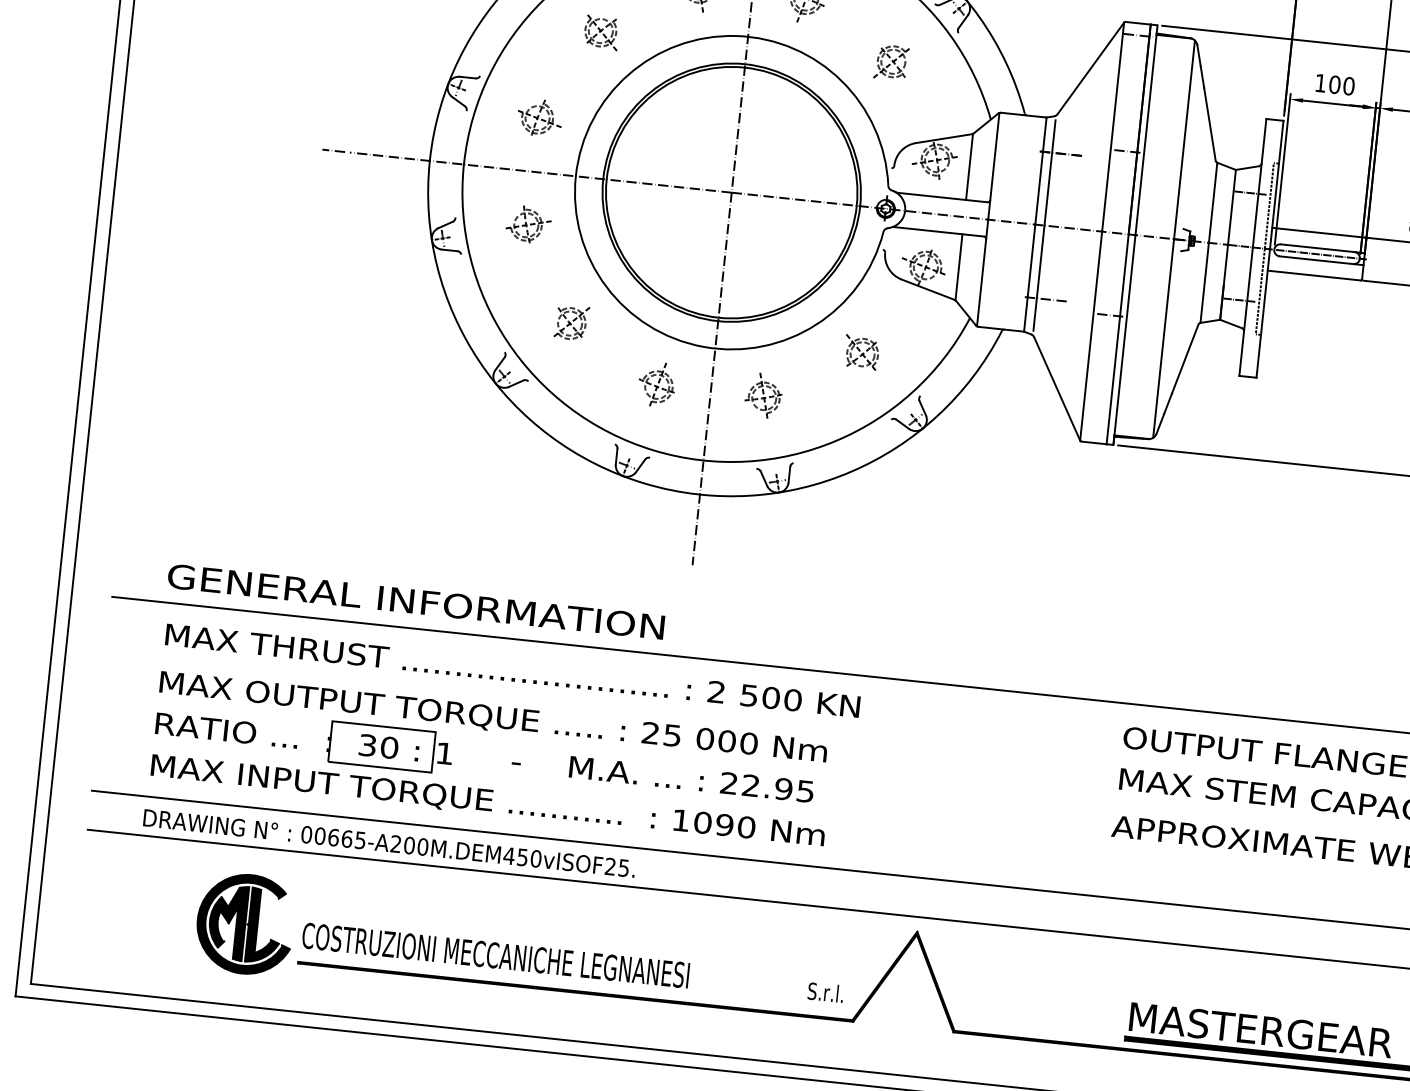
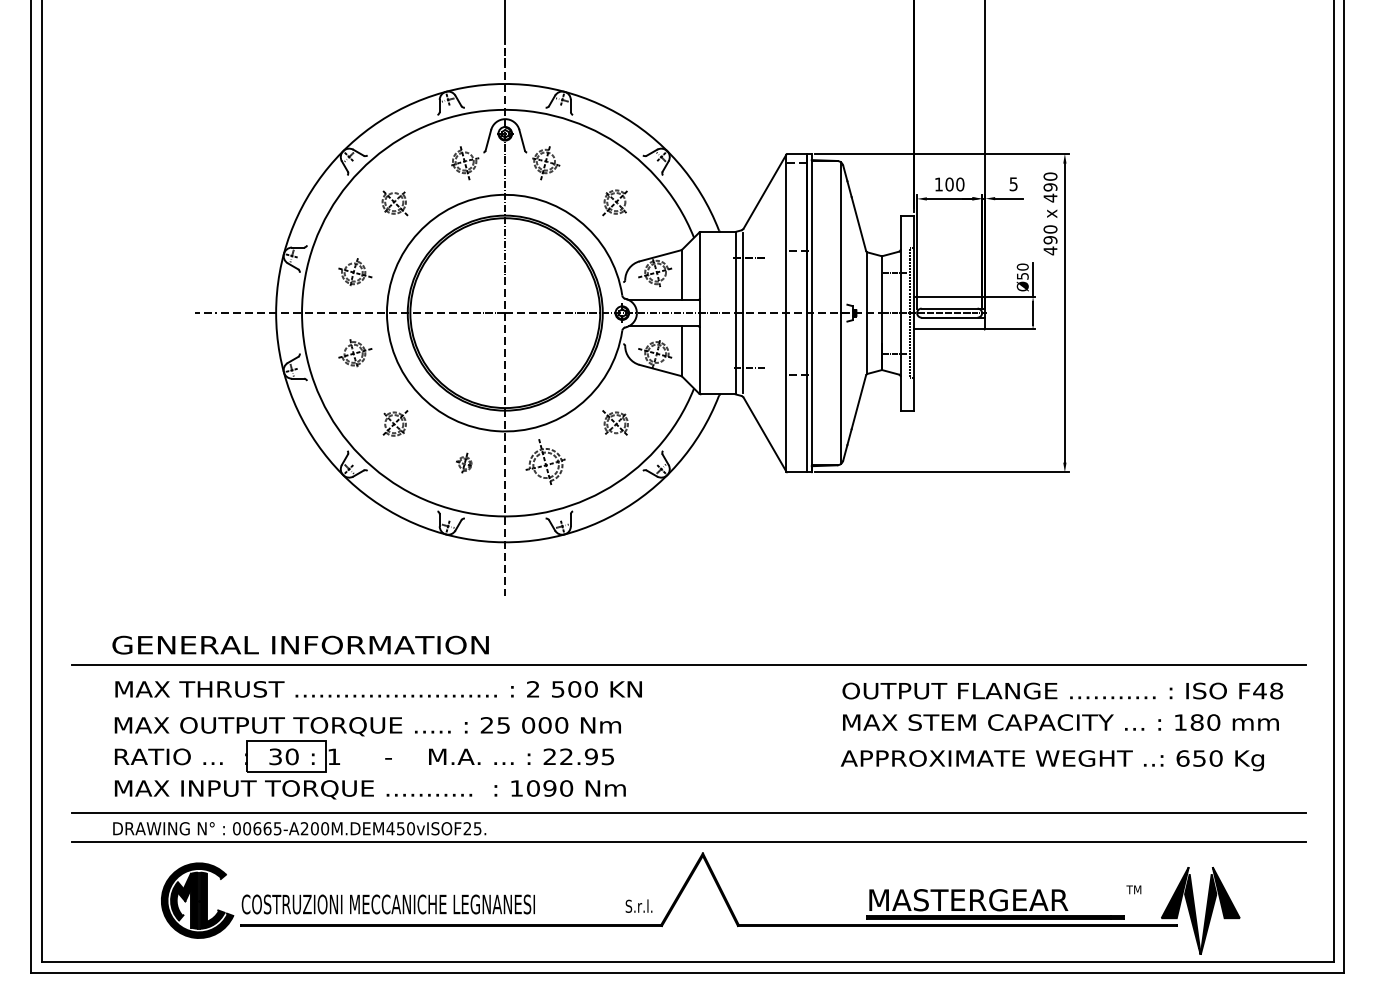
part: (657, 383) -> (464, 462), size x0.6
part: (763, 396) -> (545, 463), size x1.4

